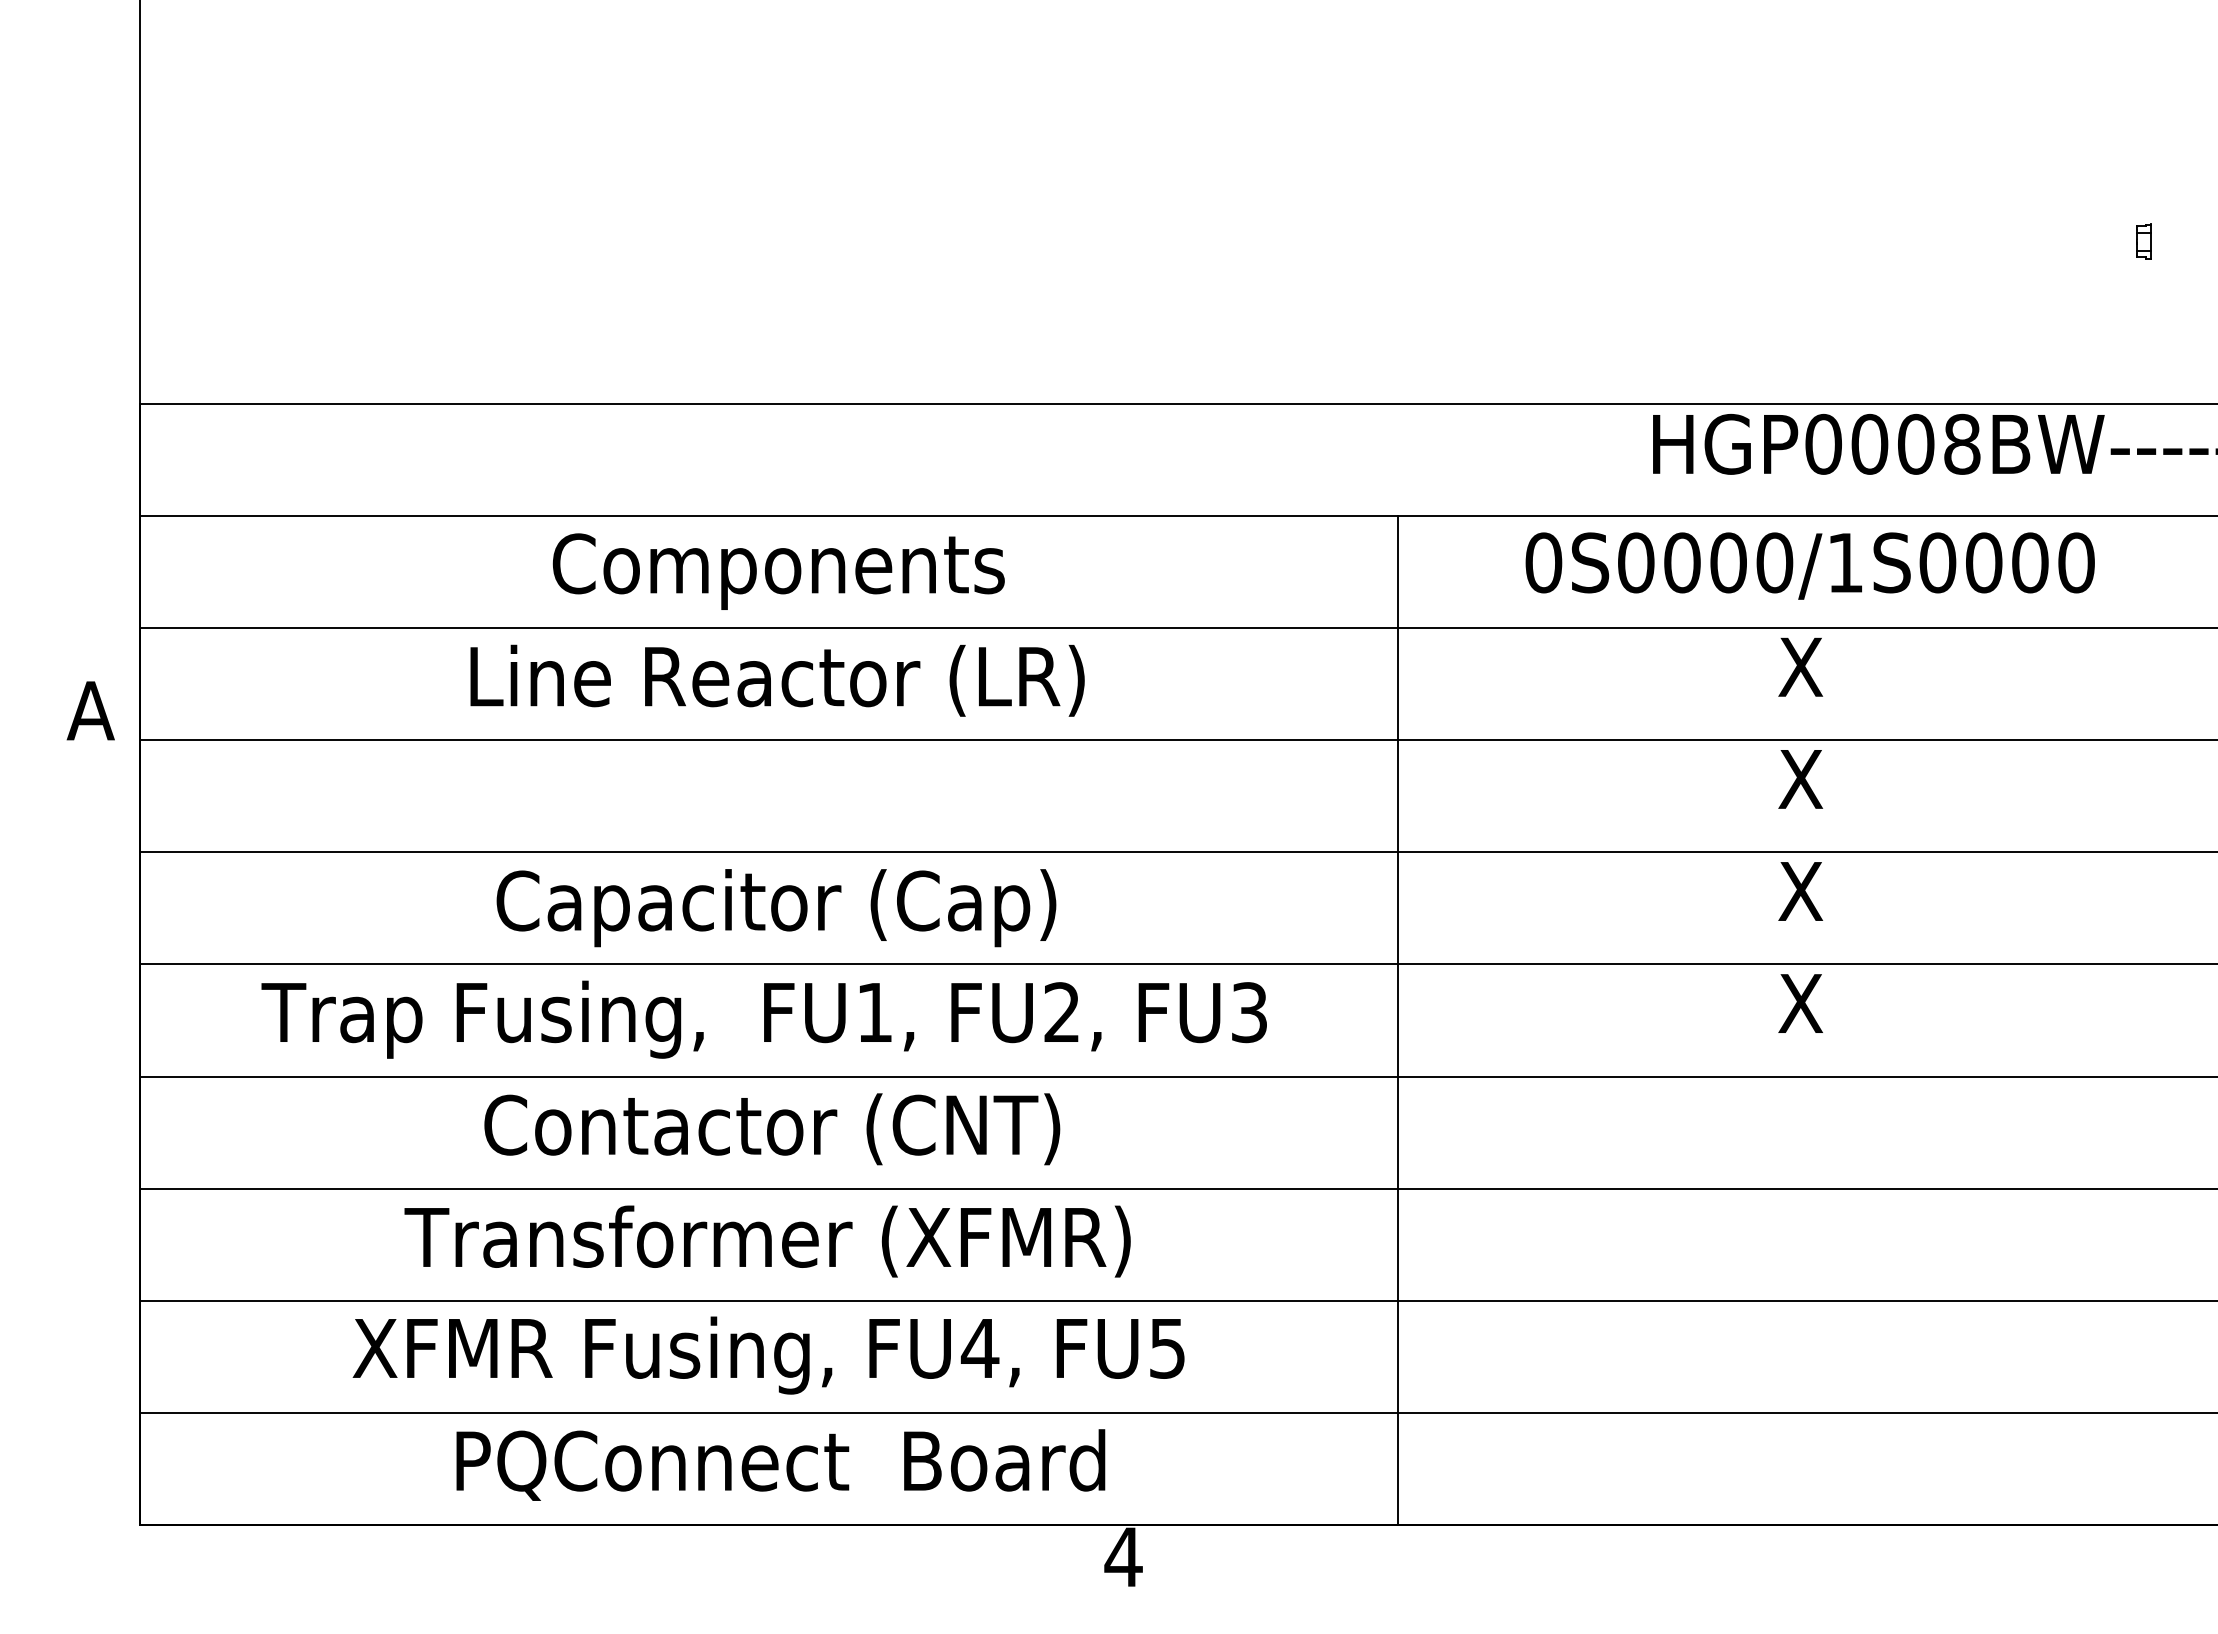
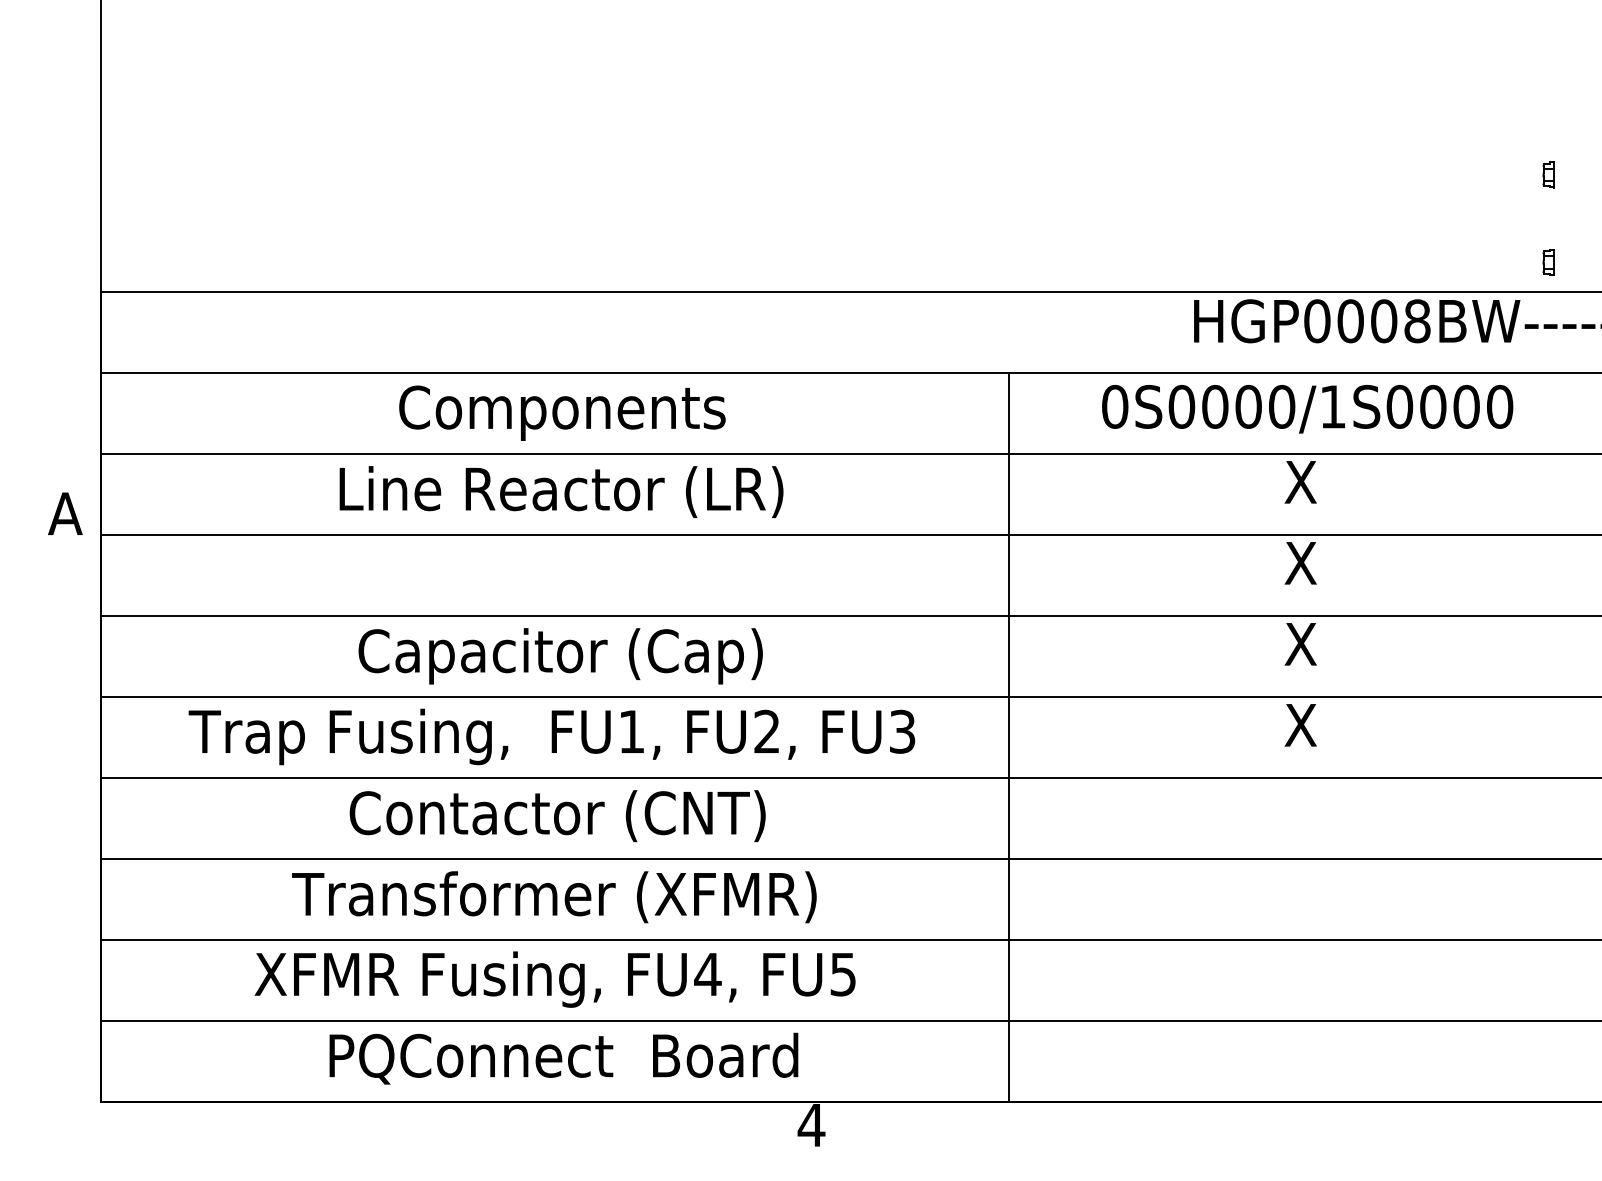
part: (2143, 362) -> (1548, 262), added

